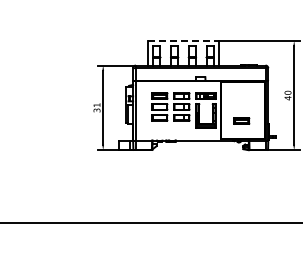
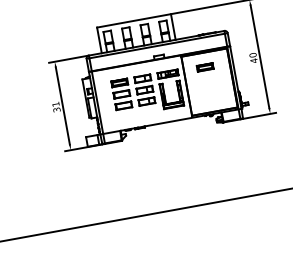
line: (184, 40) -> (134, 20), dashed -> solid
part: (241, 120) -> (204, 66), moved

